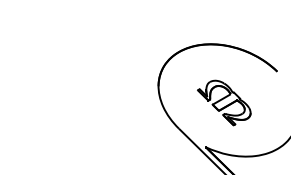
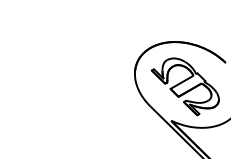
part: (223, 102) -> (184, 86), size x1.67

